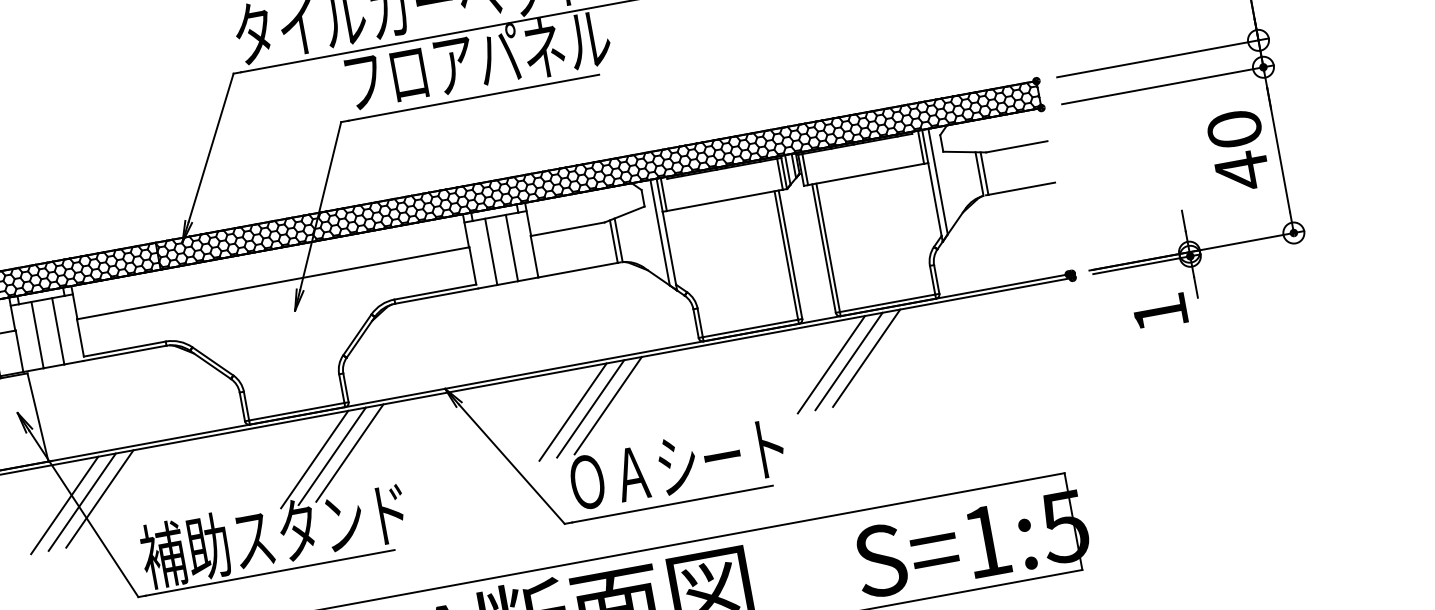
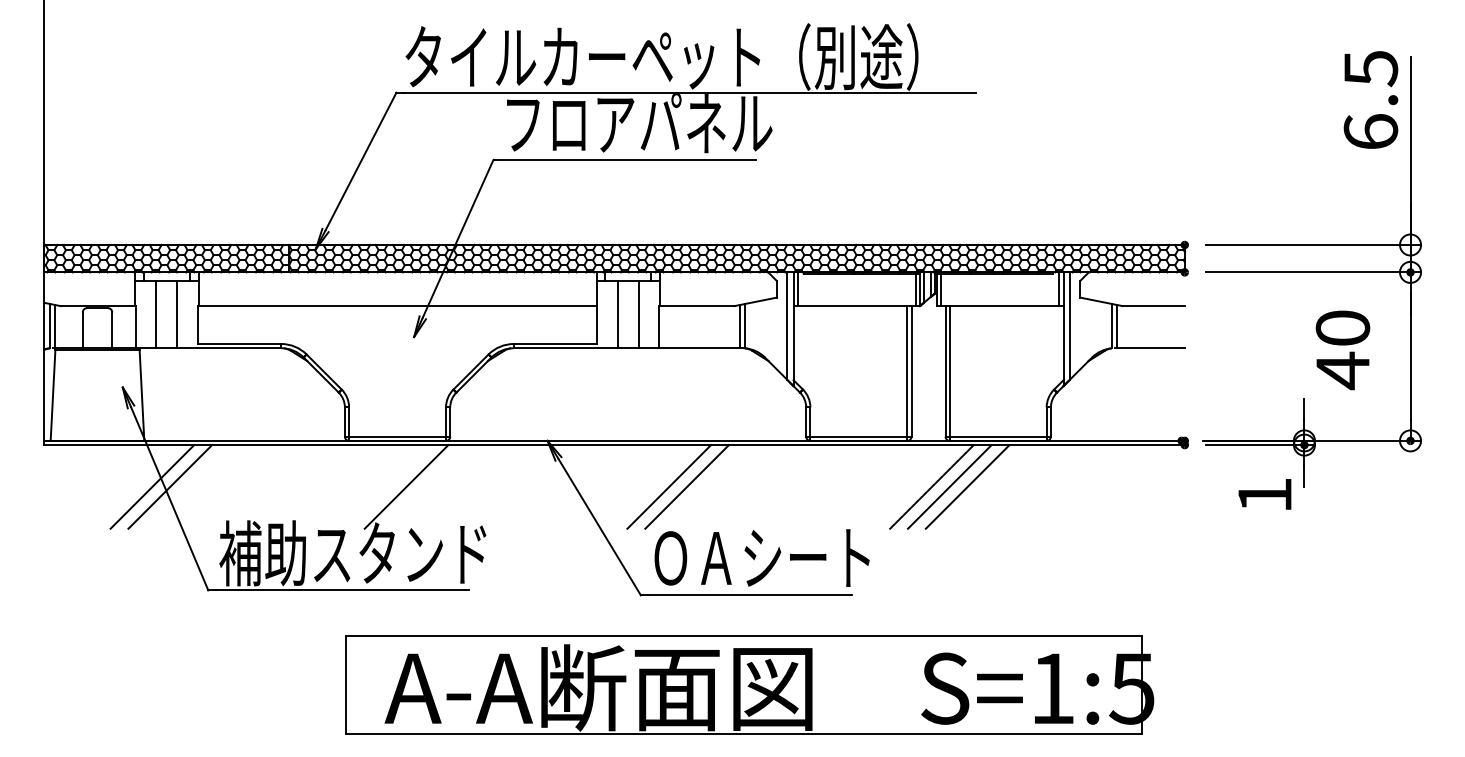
text: (1238, 151) -> (1342, 350), moved
line: (607, 405) -> (704, 486), removed
line: (349, 452) -> (442, 486), removed
line: (332, 455) -> (424, 486), removed
line: (99, 498) -> (187, 486), removed

